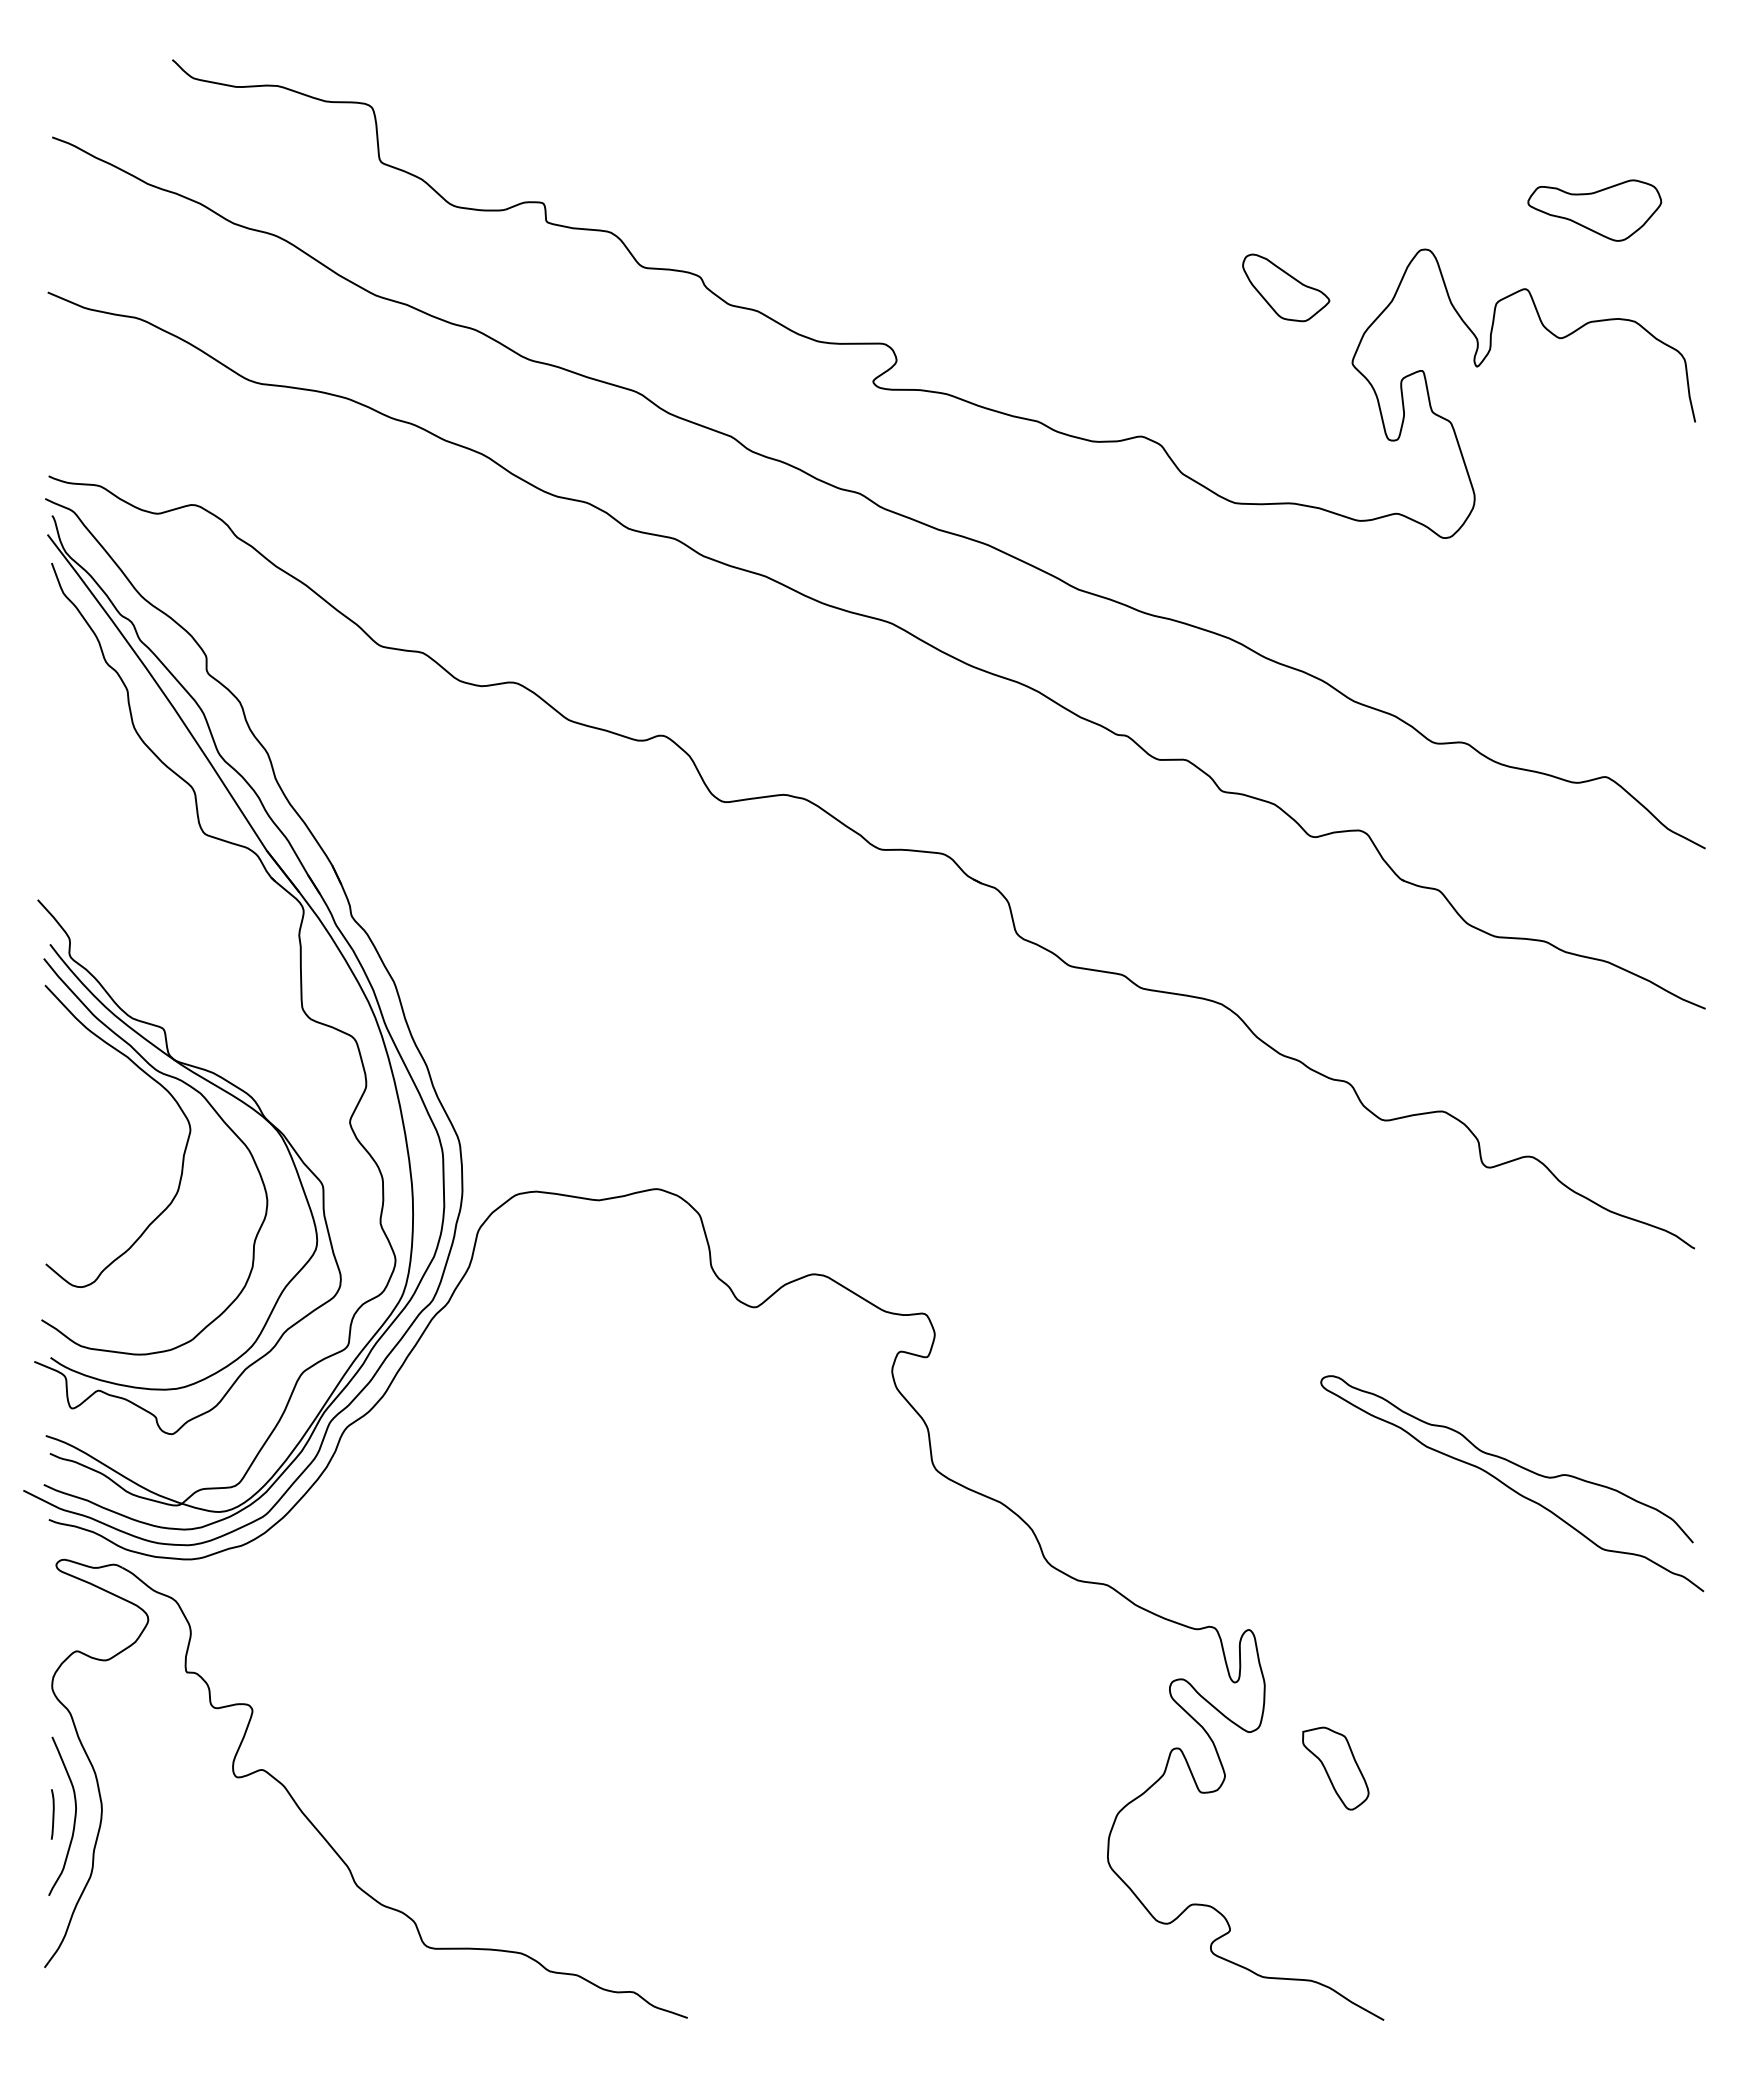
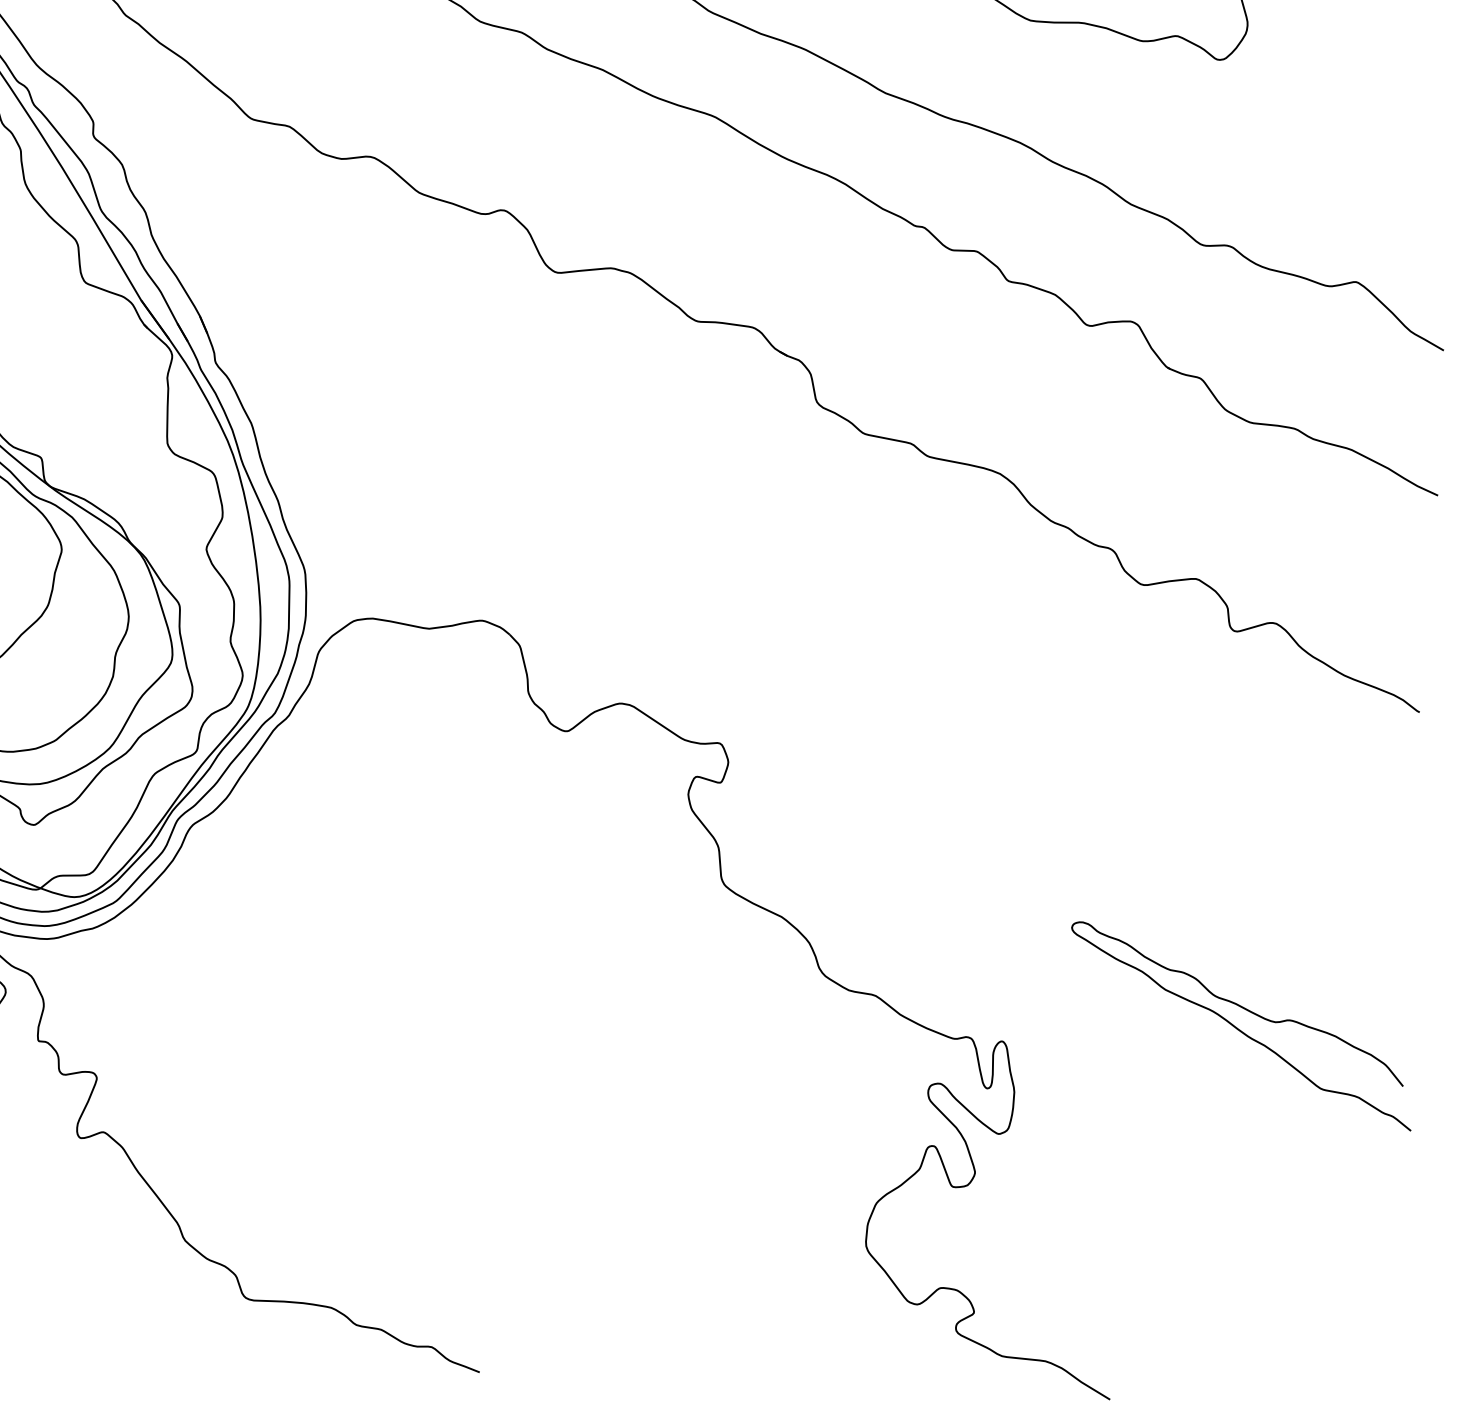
curve: (1511, 1487) -> (1240, 1029), moved
part: (1335, 1768) -> (1075, 1169), removed

